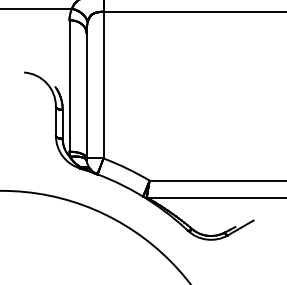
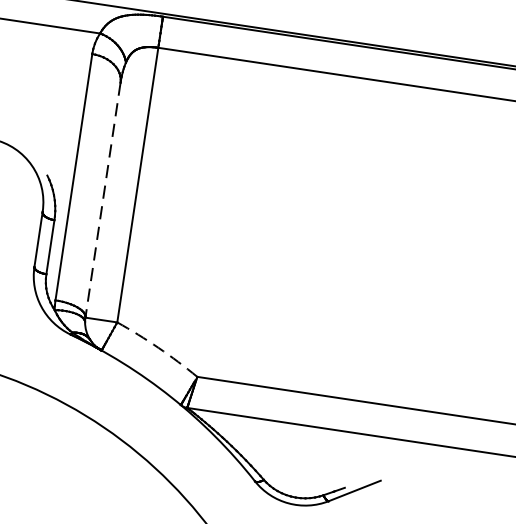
line: (86, 95) -> (102, 199), solid -> dashed
arc: (127, 168) -> (159, 347), solid -> dashed

